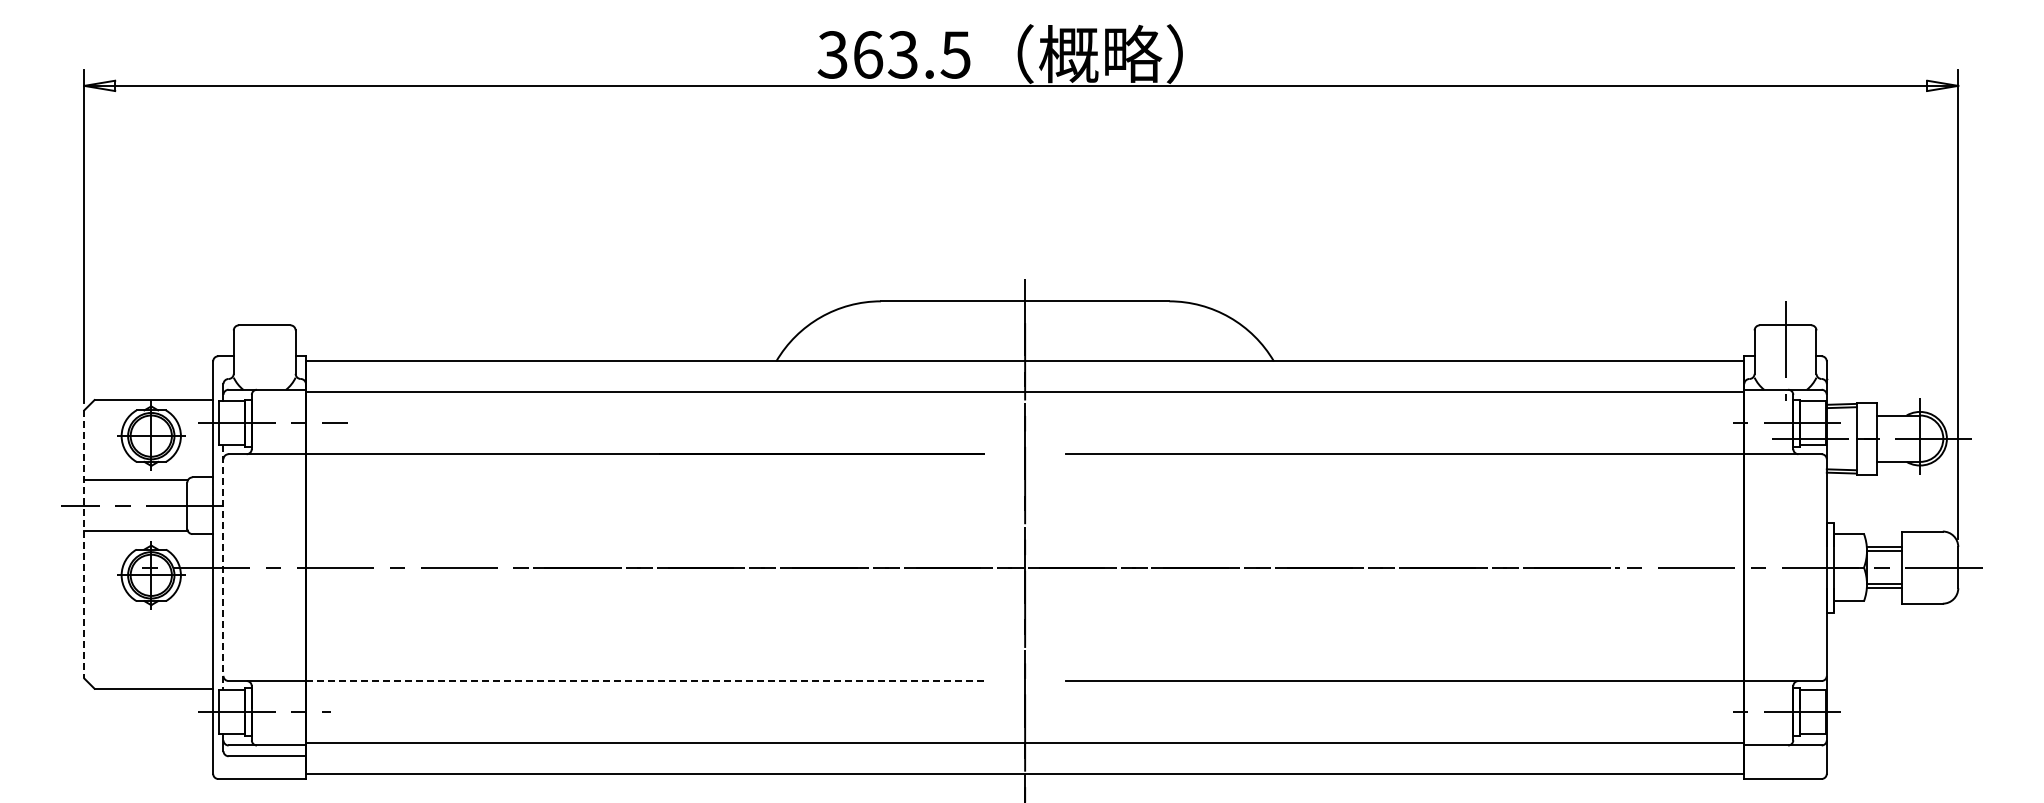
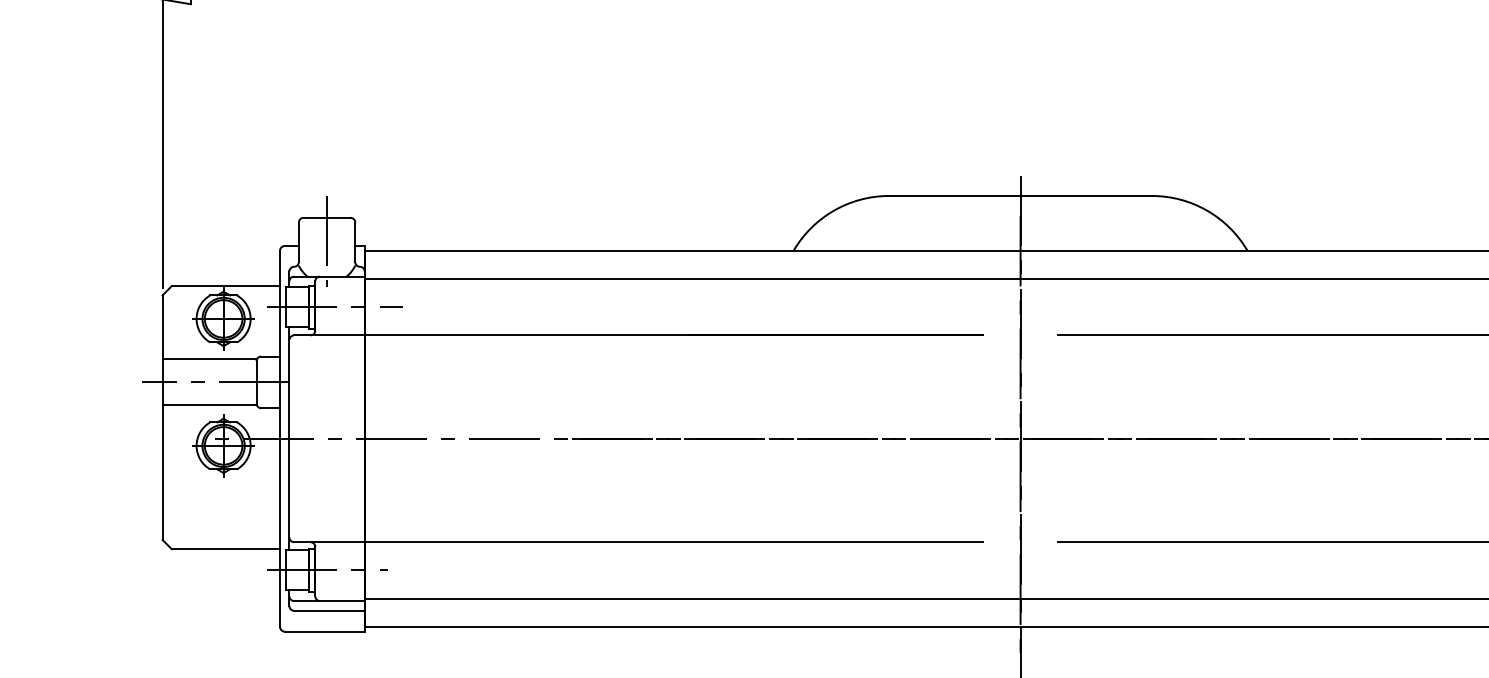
line: (264, 350) -> (326, 240), added
line: (84, 544) -> (162, 417), dashed -> solid
line: (223, 568) -> (289, 439), dashed -> solid
line: (644, 681) -> (673, 542), dashed -> solid

